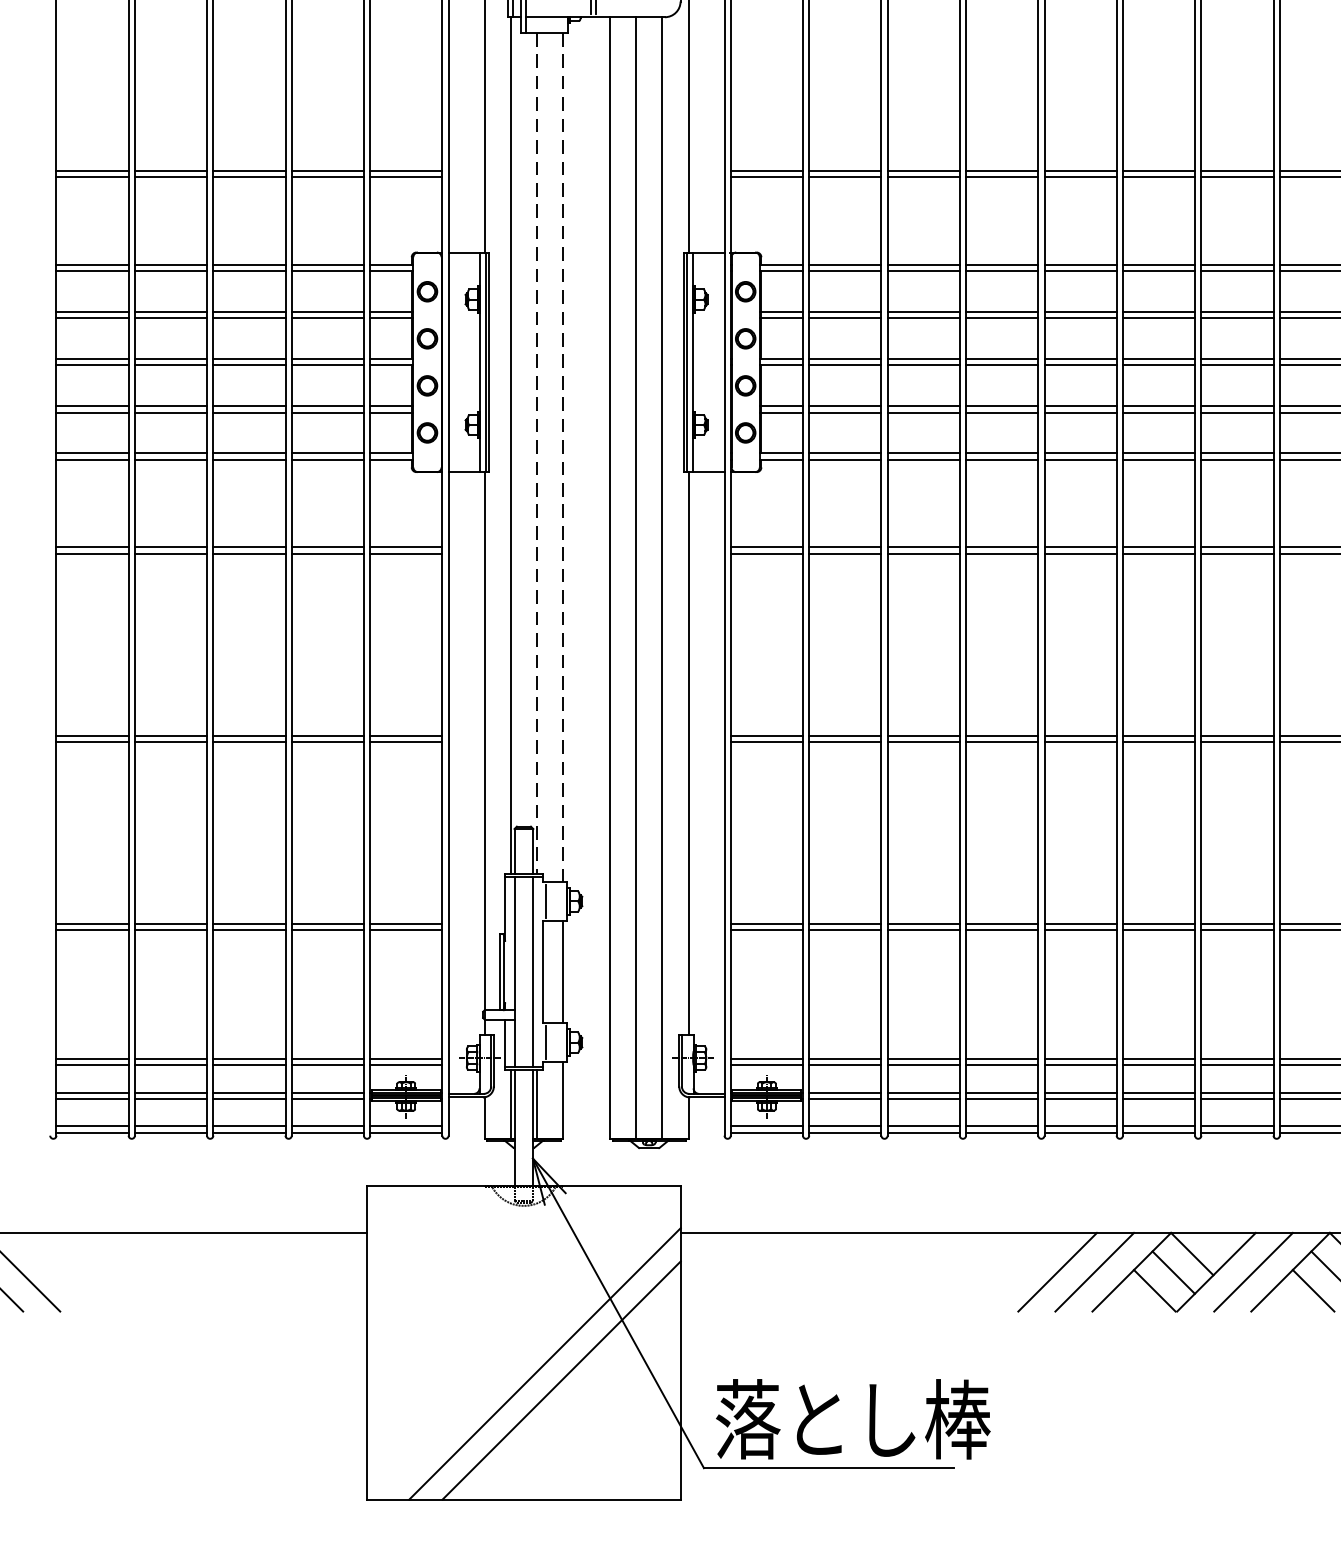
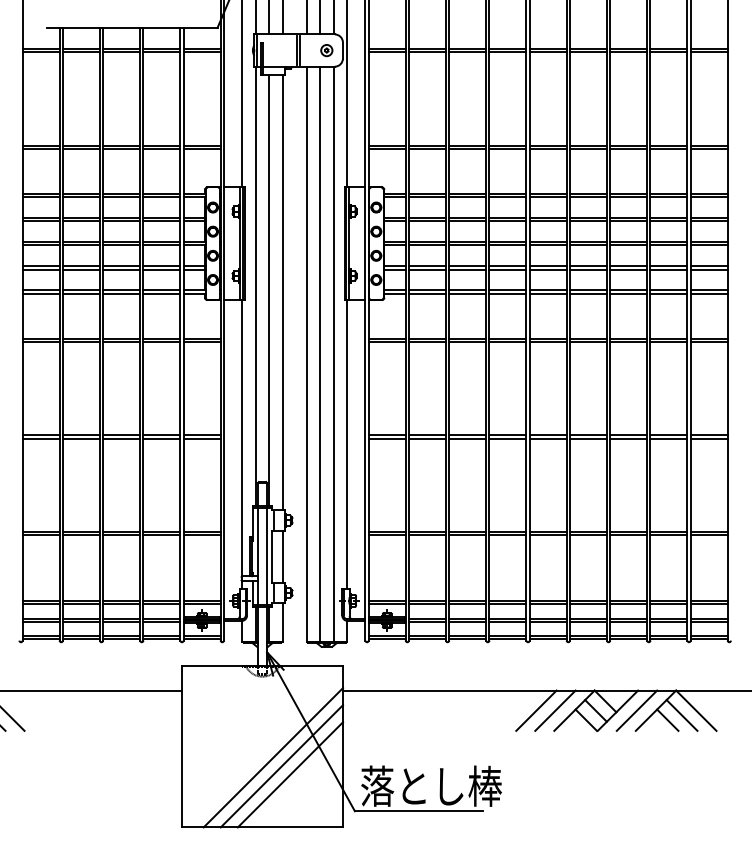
line: (537, 453) -> (269, 290), dashed -> solid
line: (562, 457) -> (282, 292), dashed -> solid
line: (578, 1396) -> (290, 774), added

